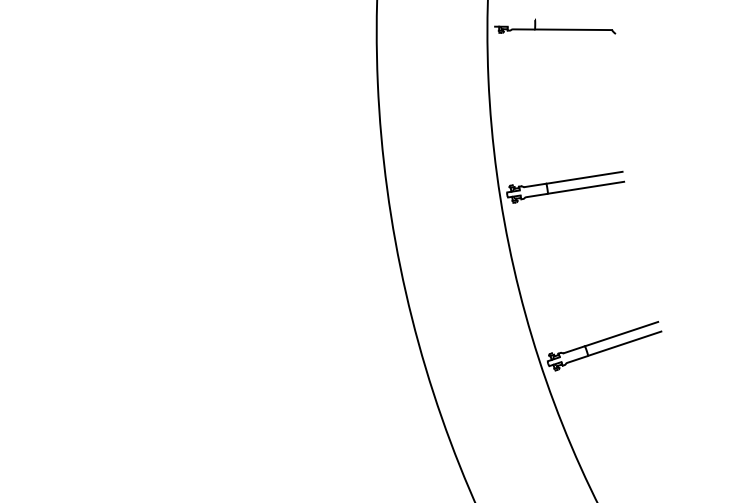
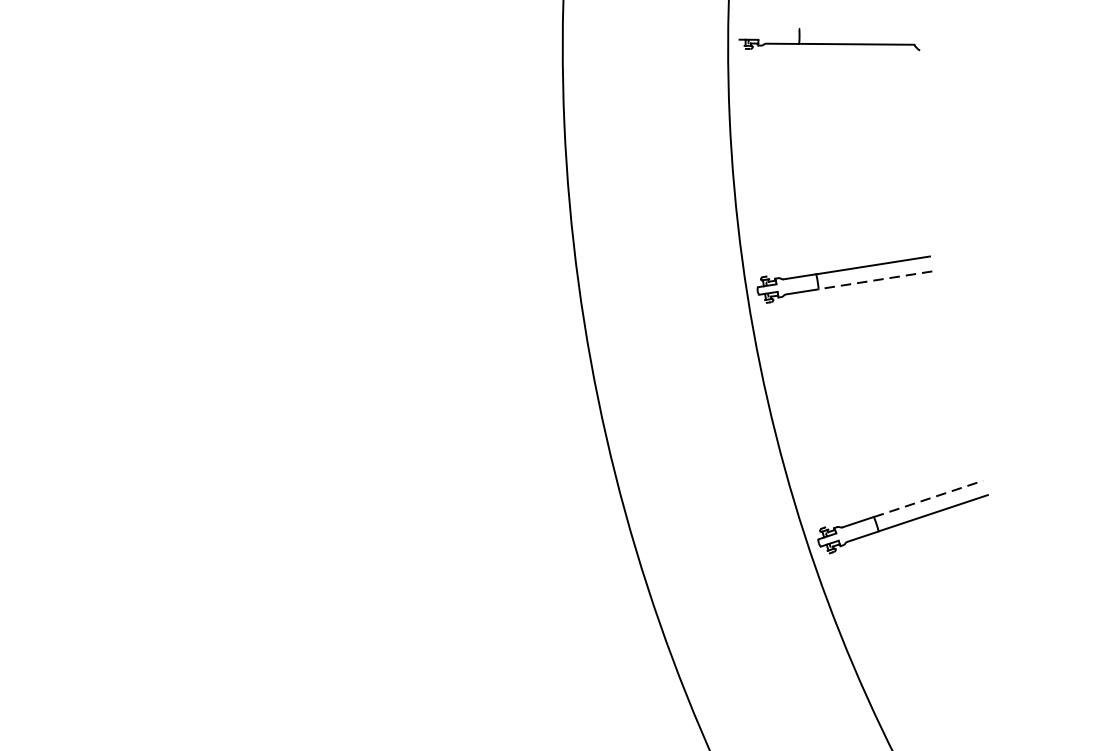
line: (586, 187) -> (876, 279), solid -> dashed
line: (621, 334) -> (928, 499), solid -> dashed

